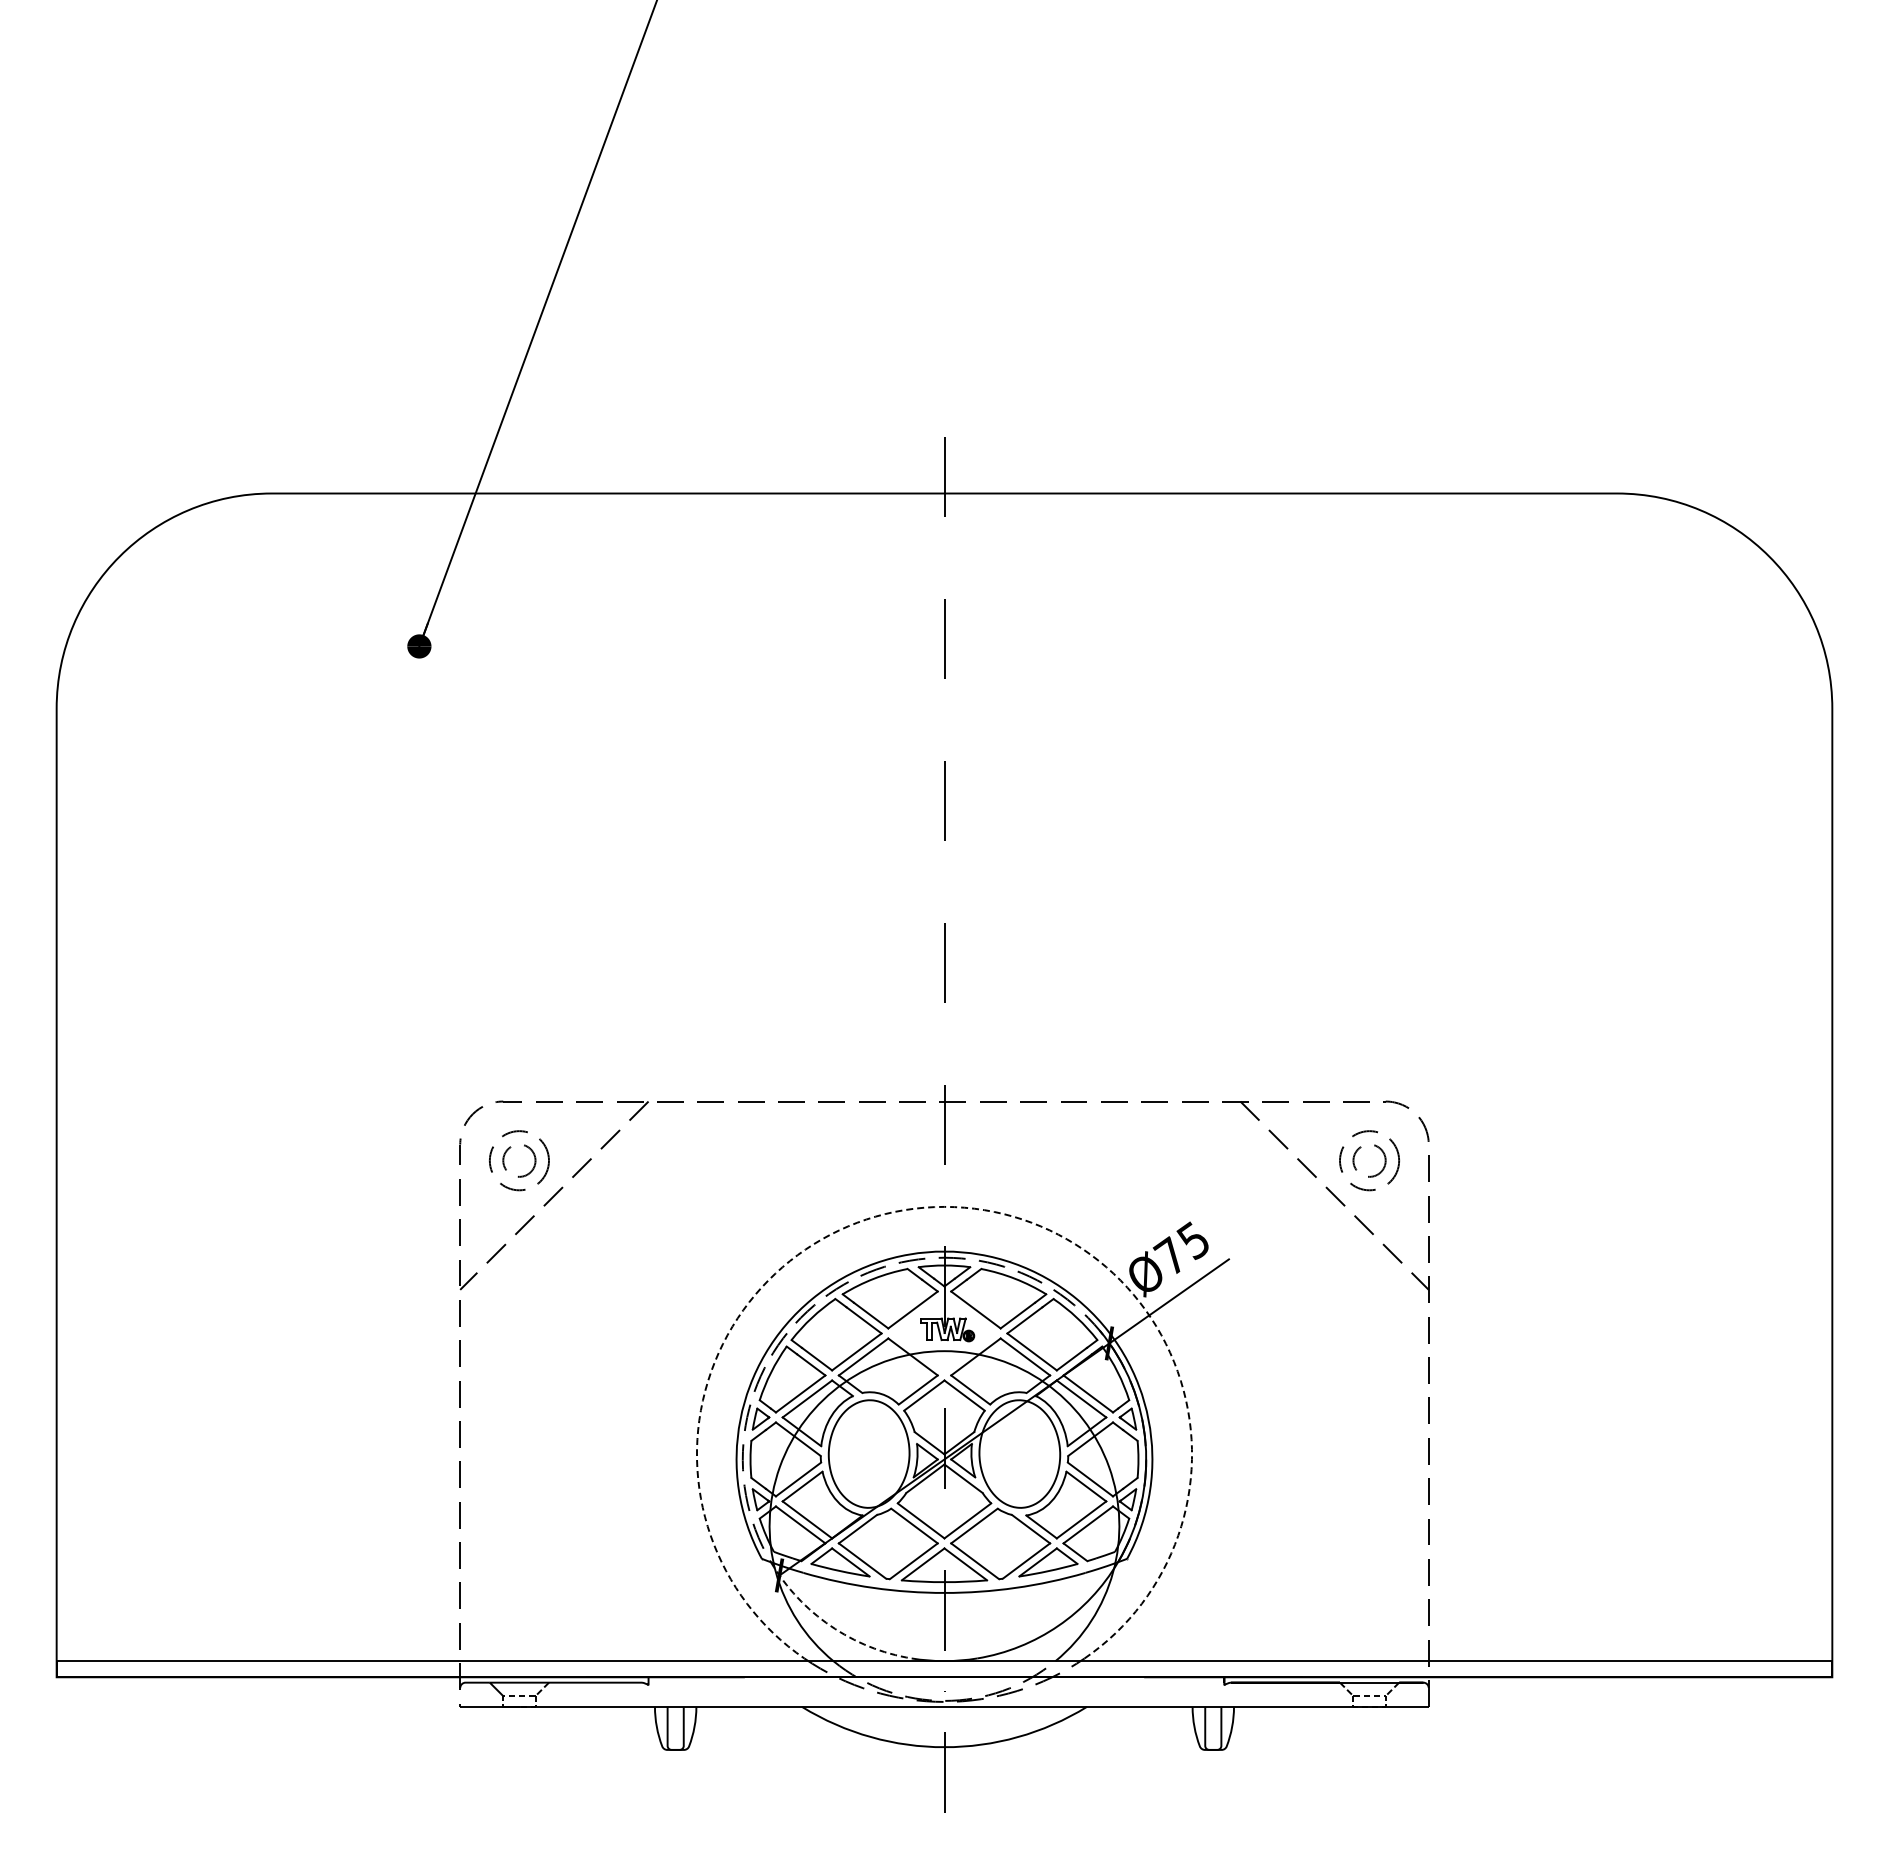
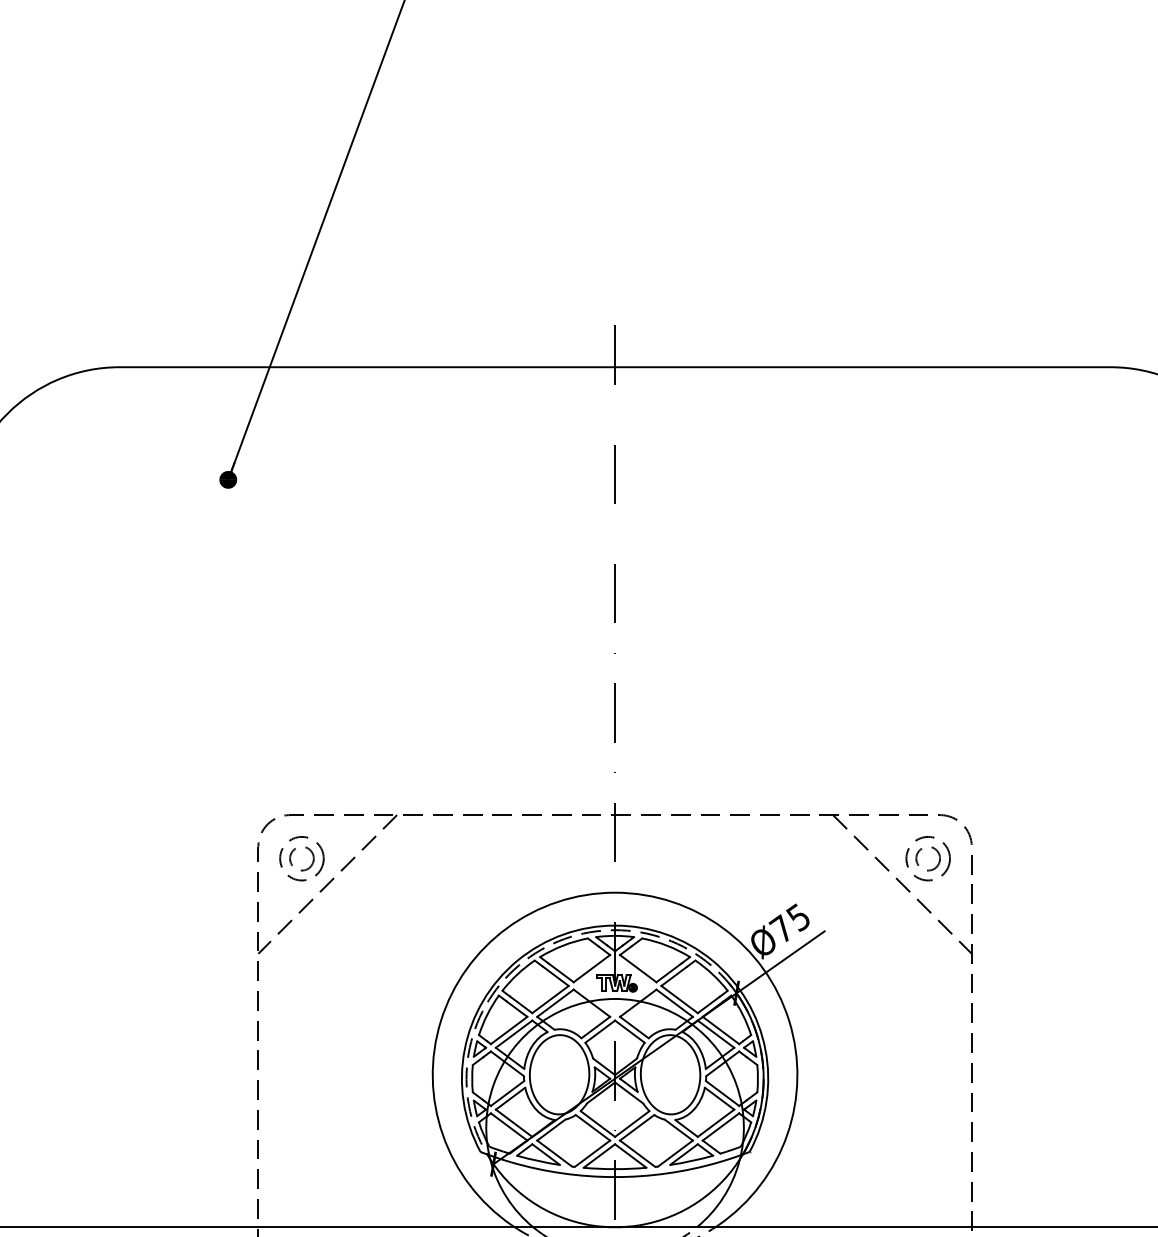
arc: (944, 1206) -> (615, 892), dashed -> solid
arc: (830, 1625) -> (531, 1201), dashed -> solid

